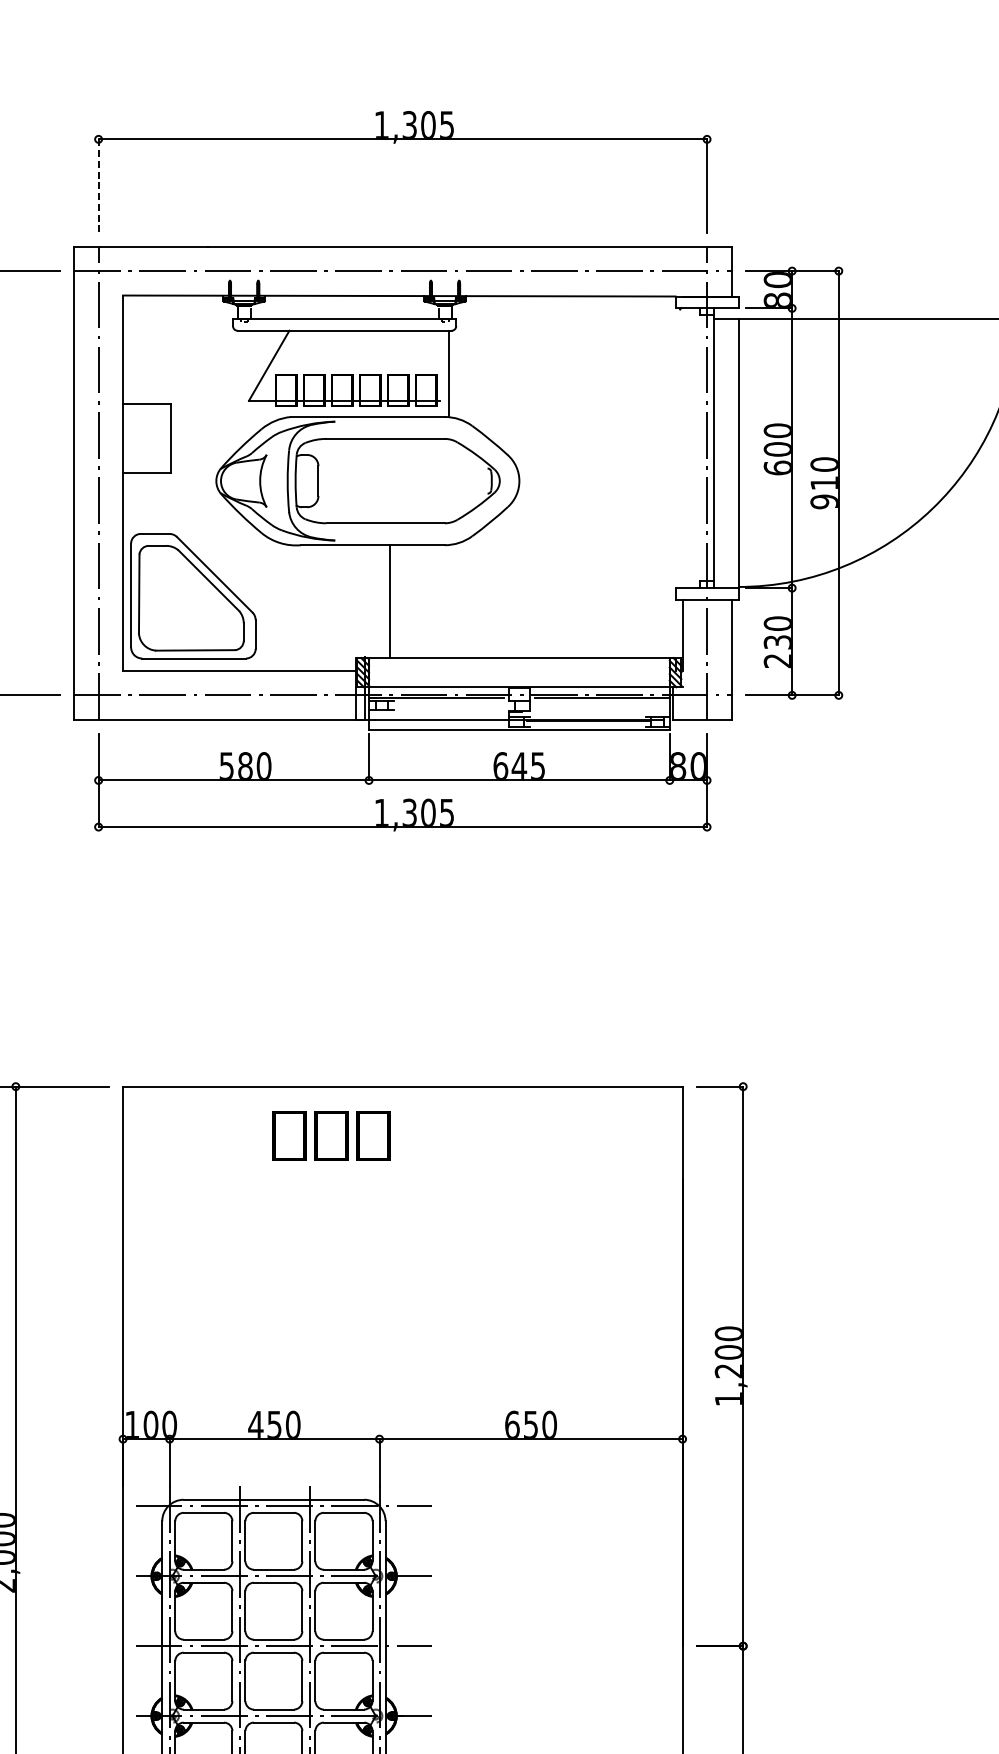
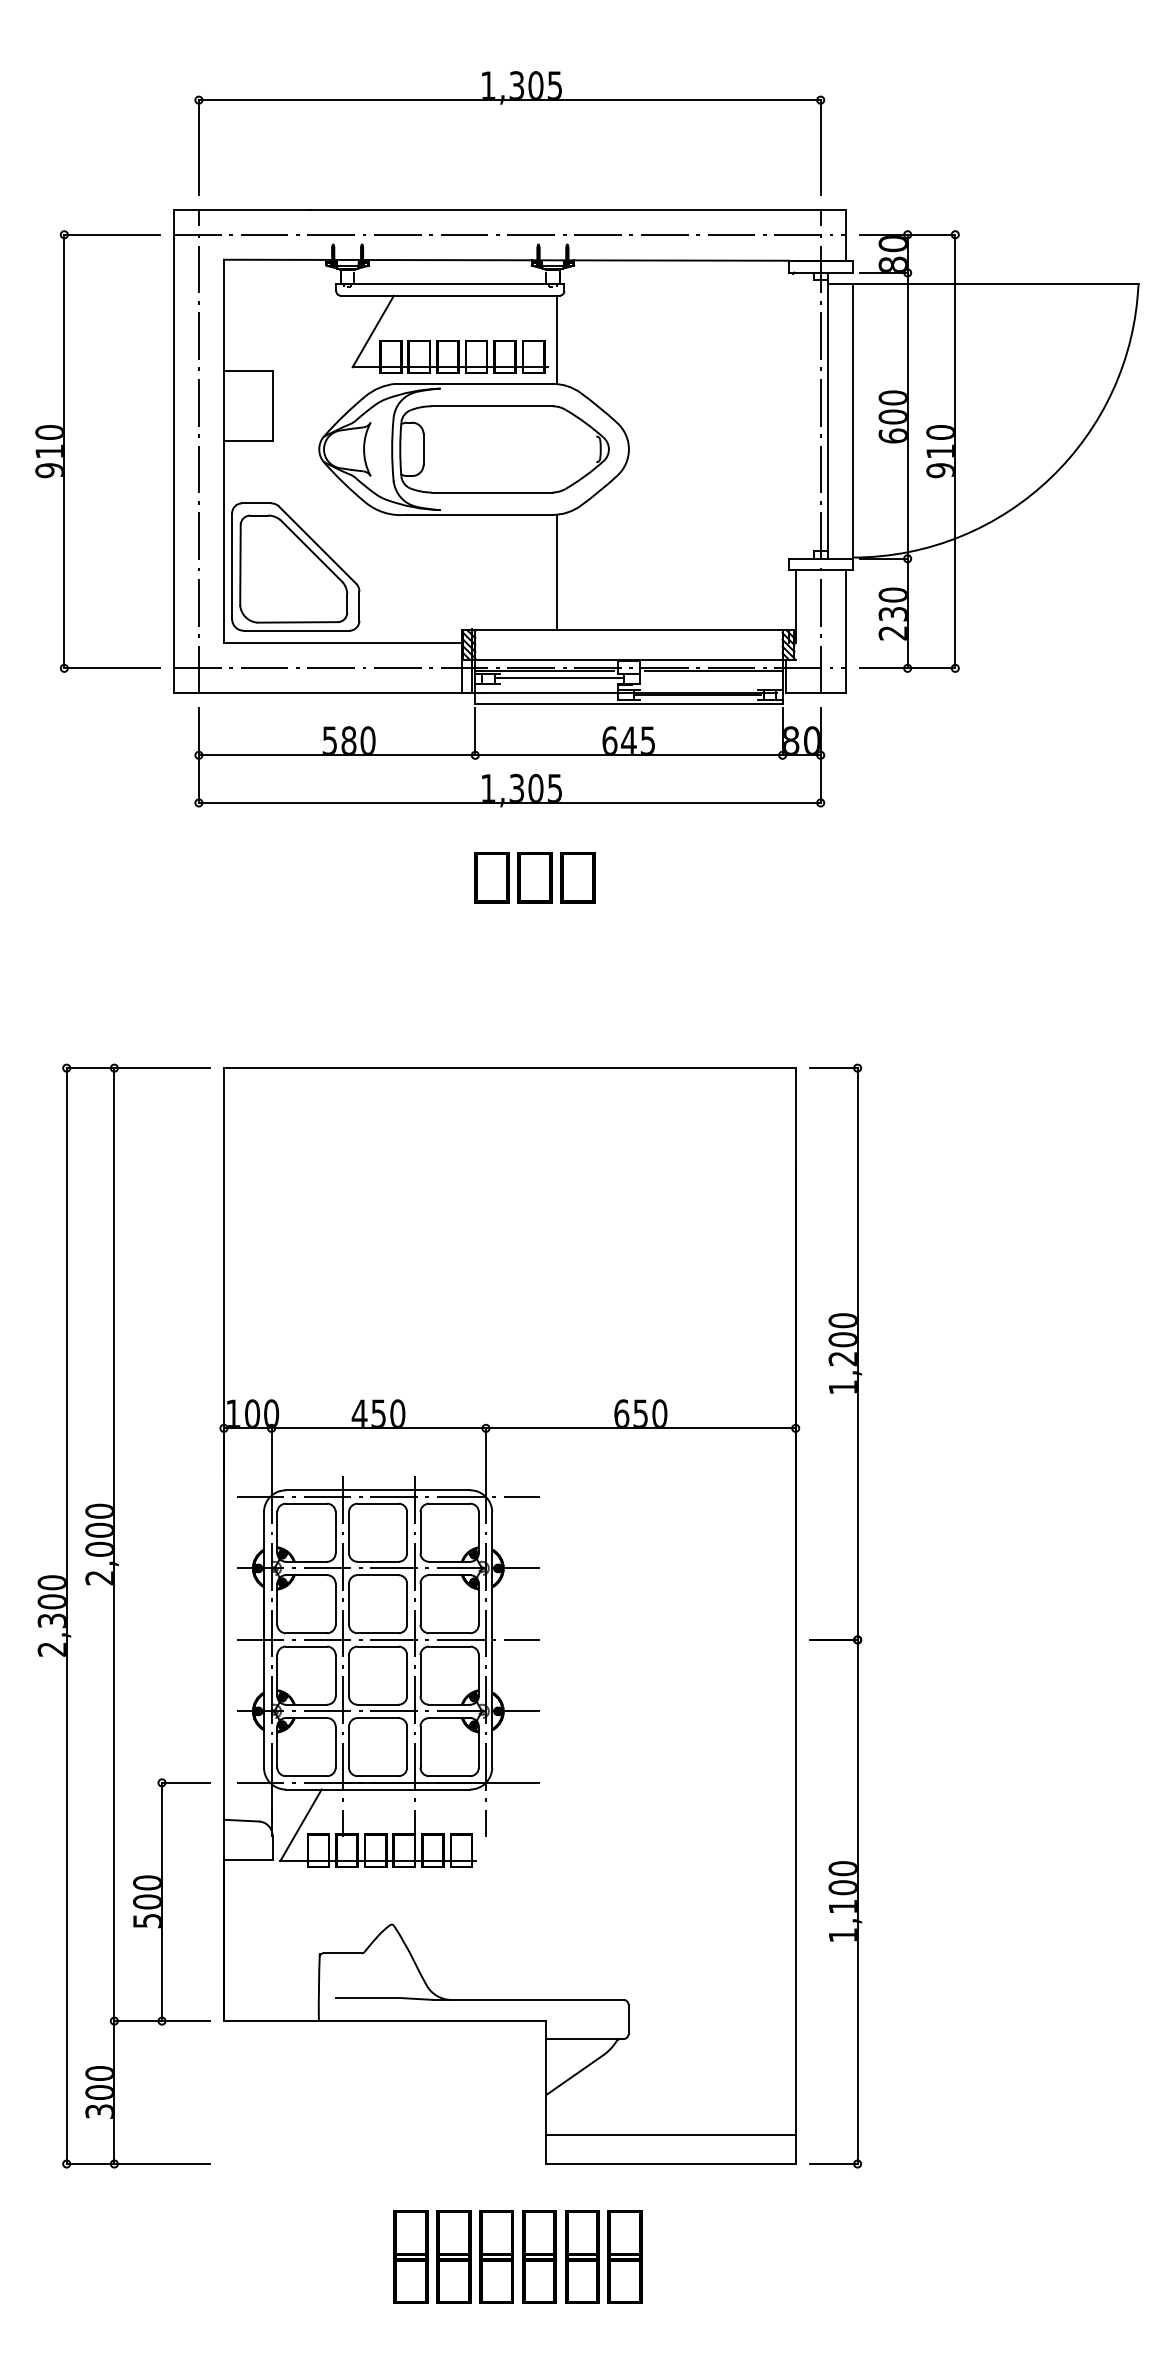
line: (98, 185) -> (198, 147), dashed -> solid
line: (389, 601) -> (557, 572), moved
line: (451, 705) -> (559, 678), added
text: (331, 1135) -> (534, 877), moved

